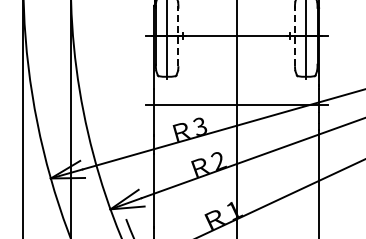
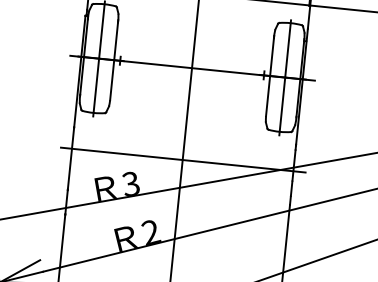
line: (178, 36) -> (114, 60), dashed -> solid
line: (294, 36) -> (269, 76), dashed -> solid

